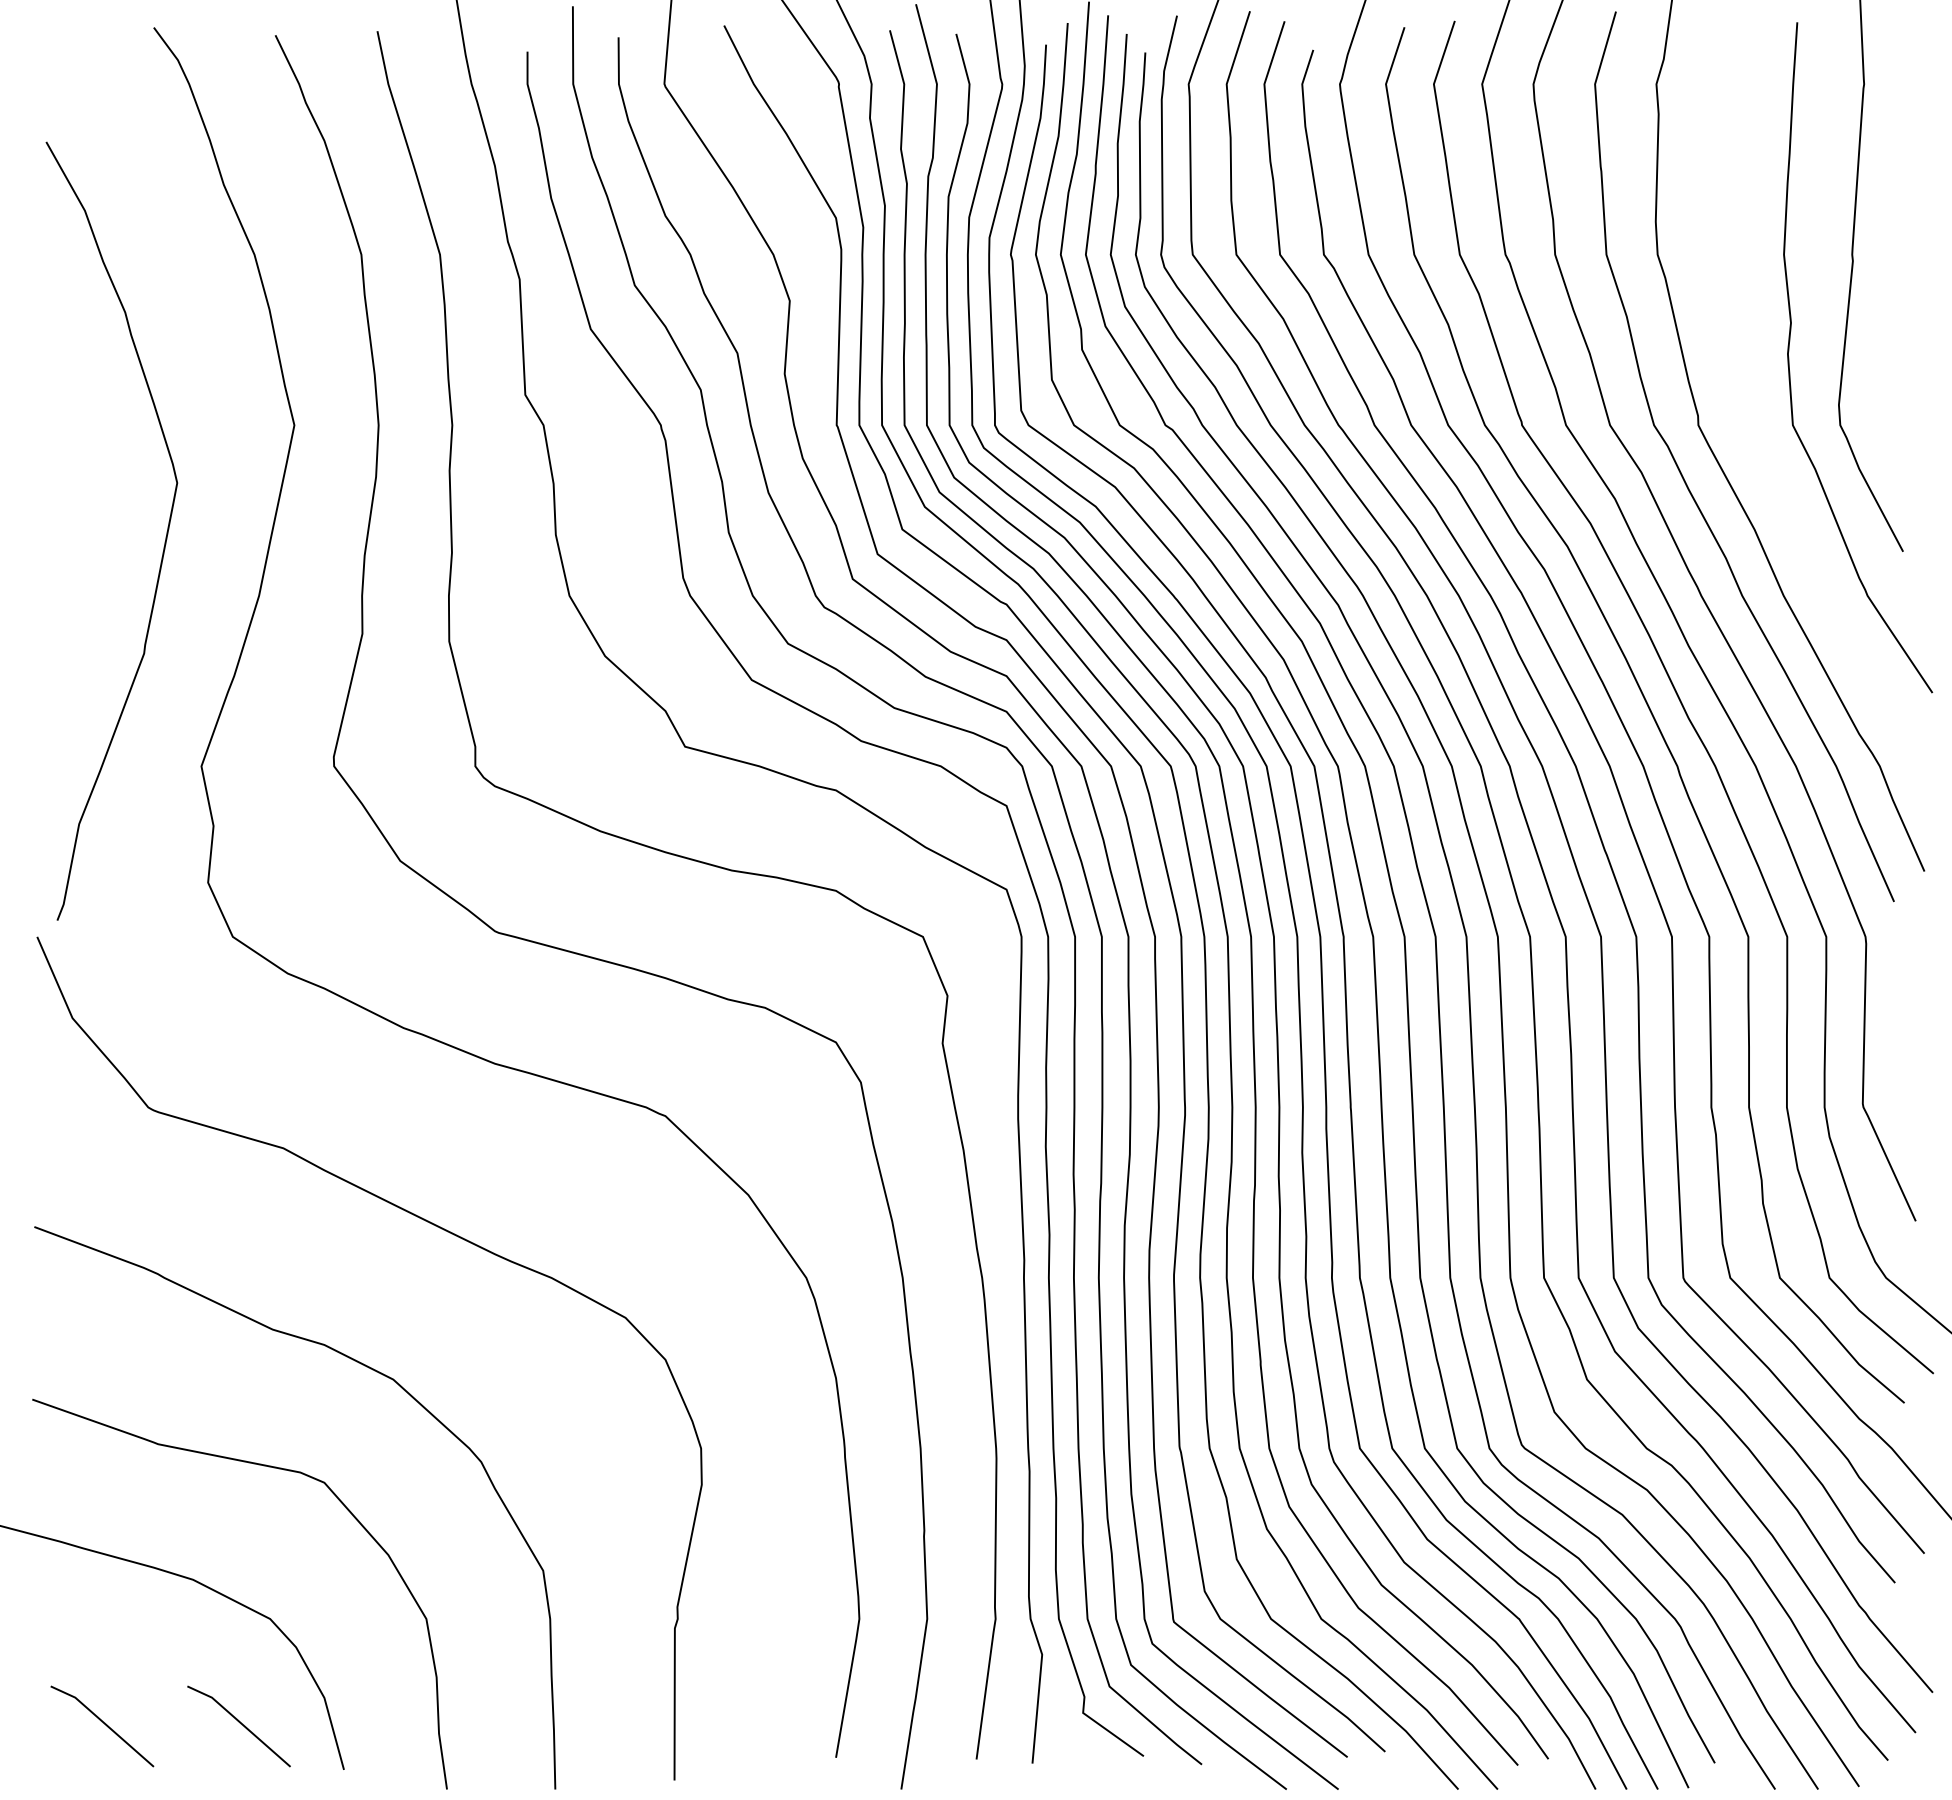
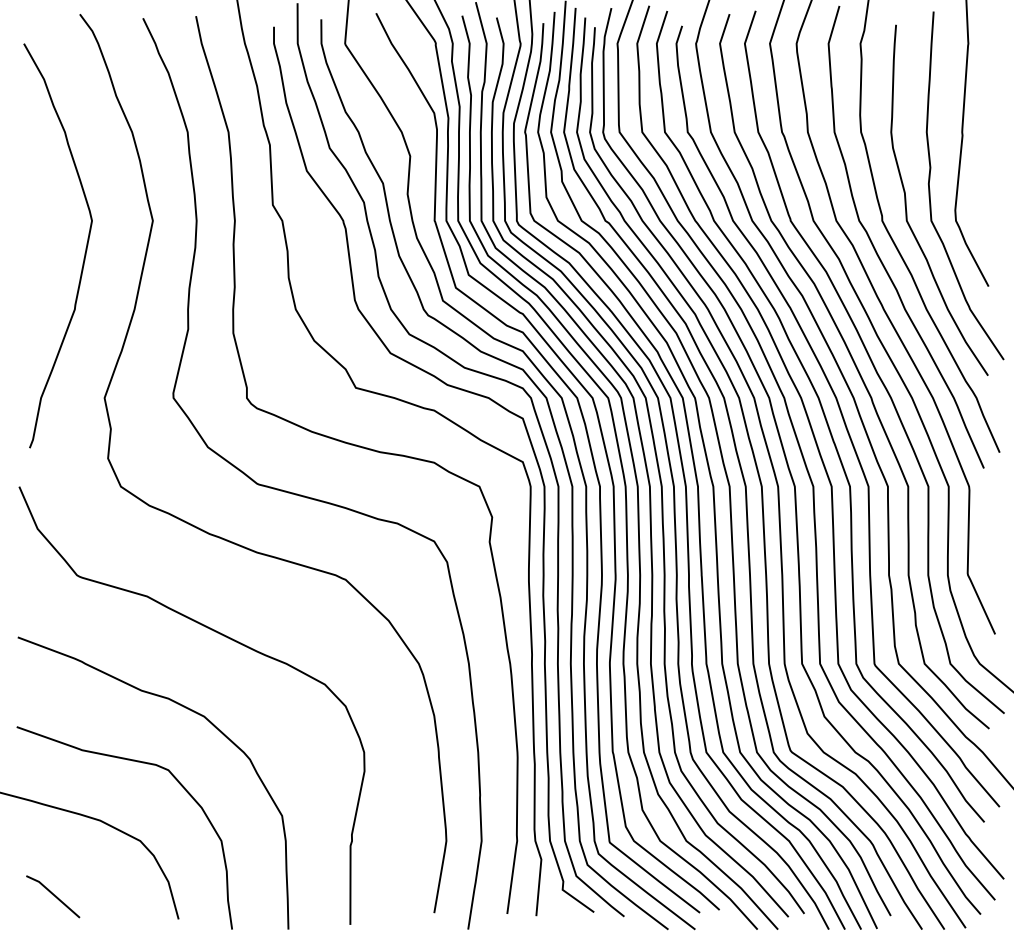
curve: (1744, 384) -> (906, 199), added
curve: (164, 536) -> (85, 248), moved
line: (239, 1723) -> (124, 895), removed

